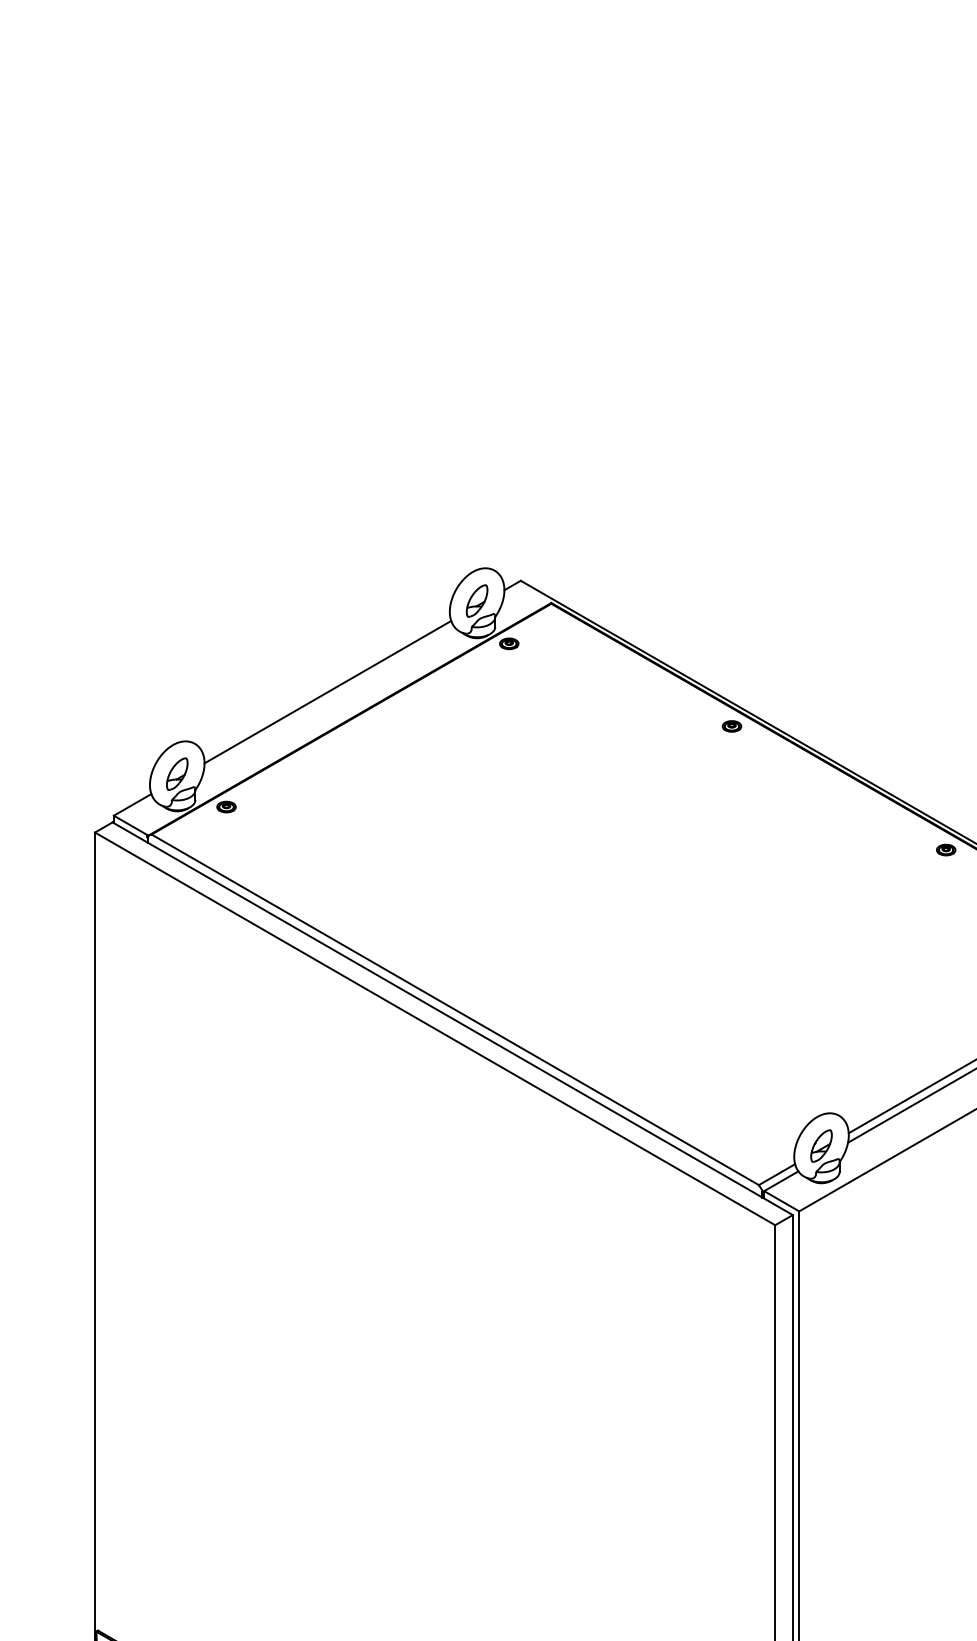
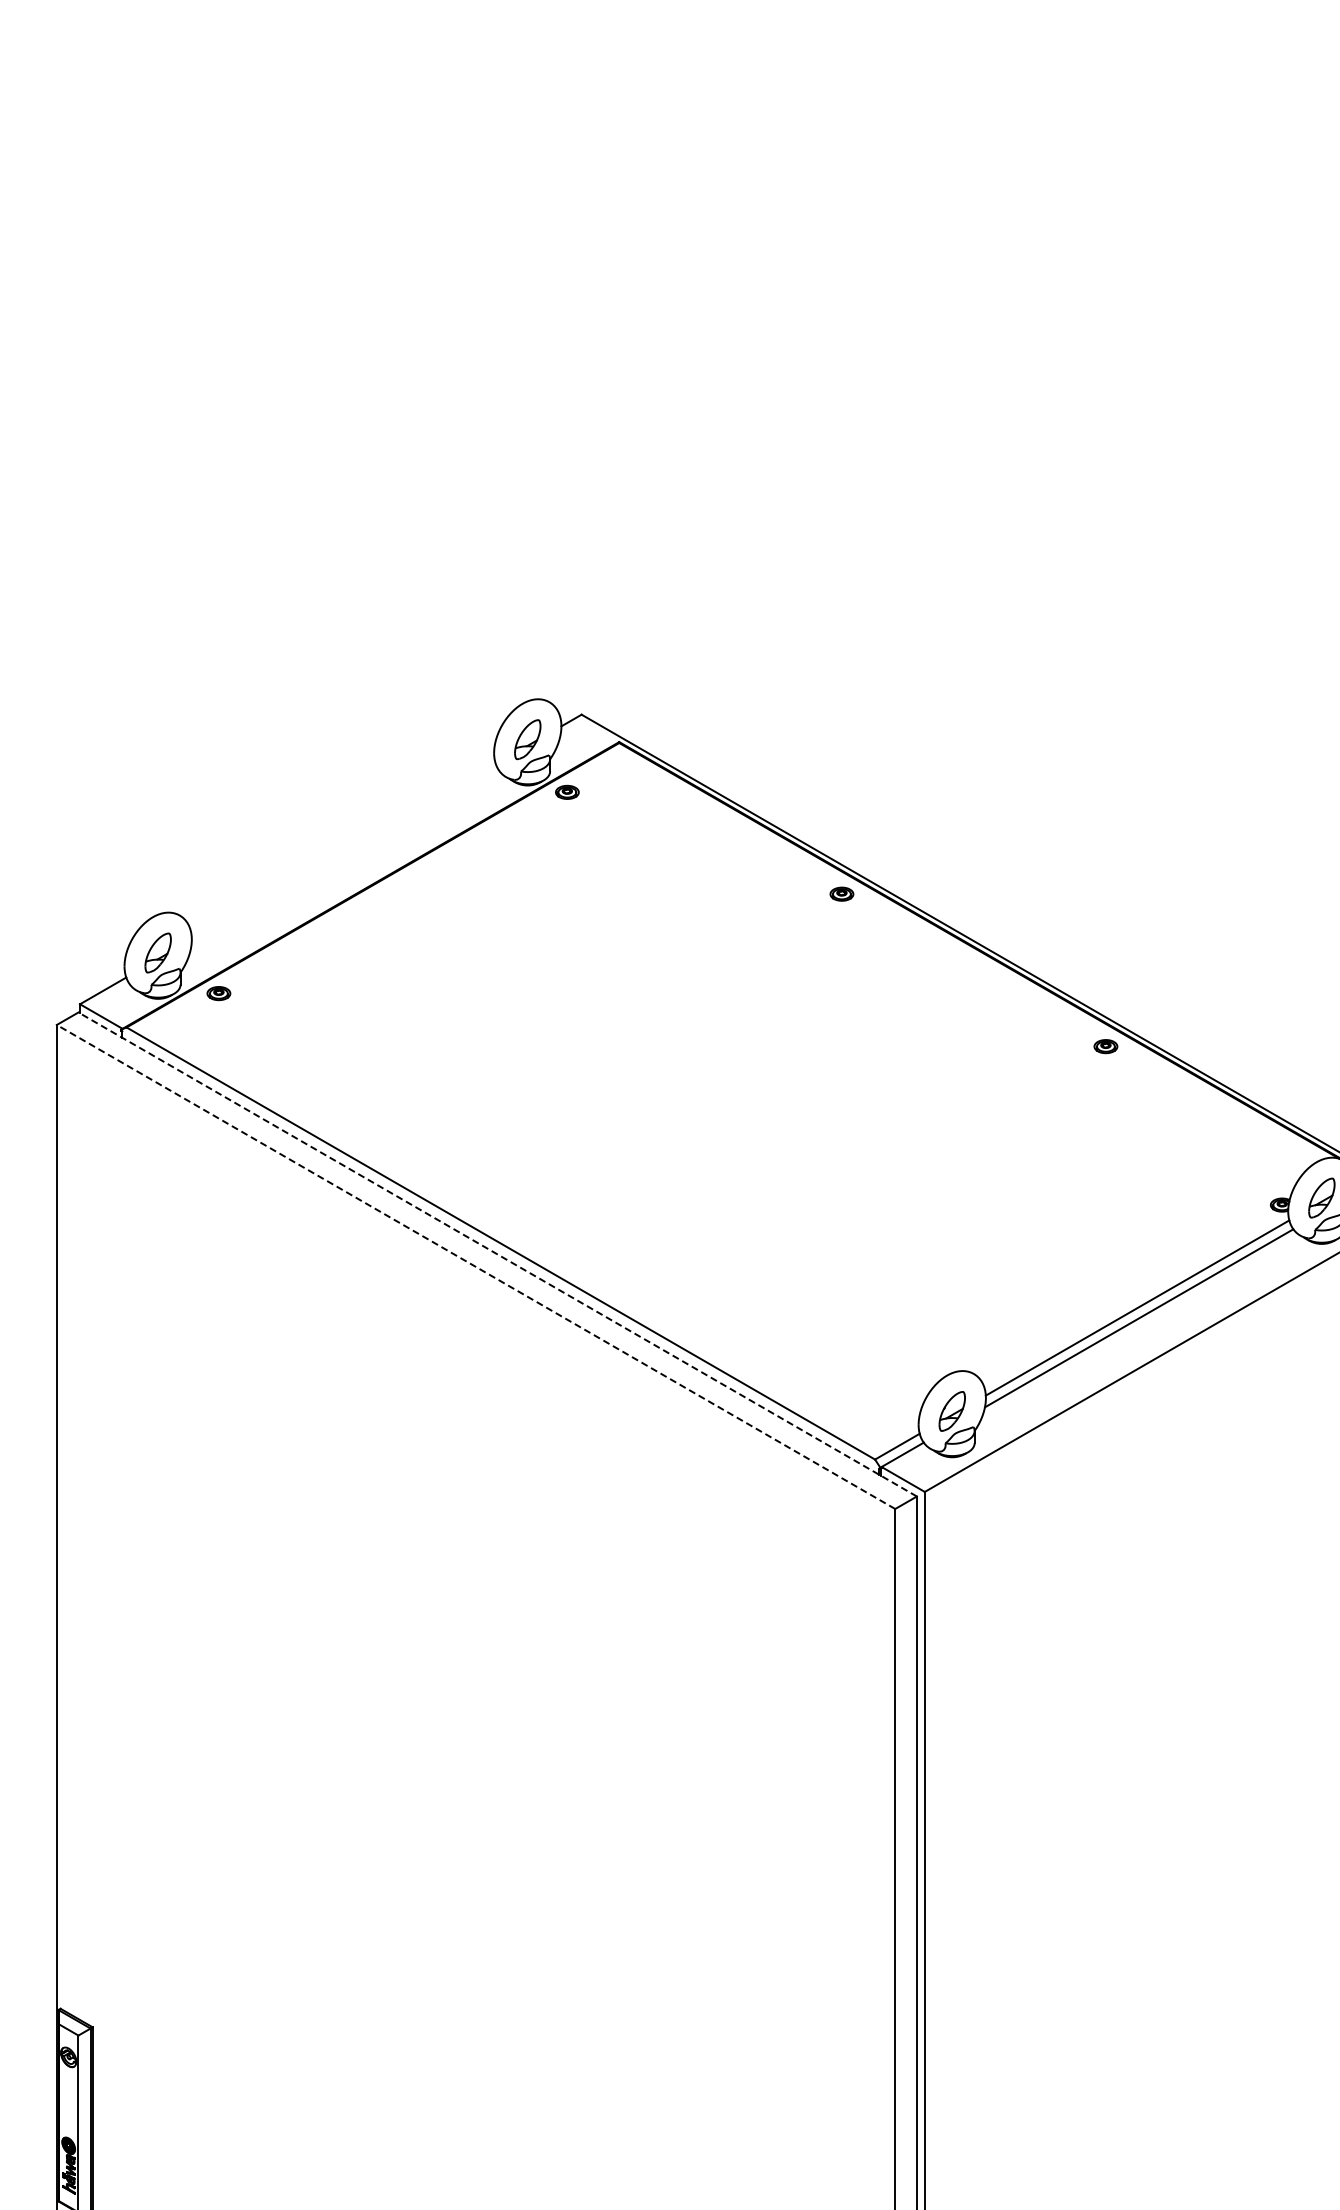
line: (327, 691) -> (343, 851), removed
line: (452, 1018) -> (497, 1254), solid -> dashed
line: (434, 1028) -> (475, 1266), solid -> dashed

